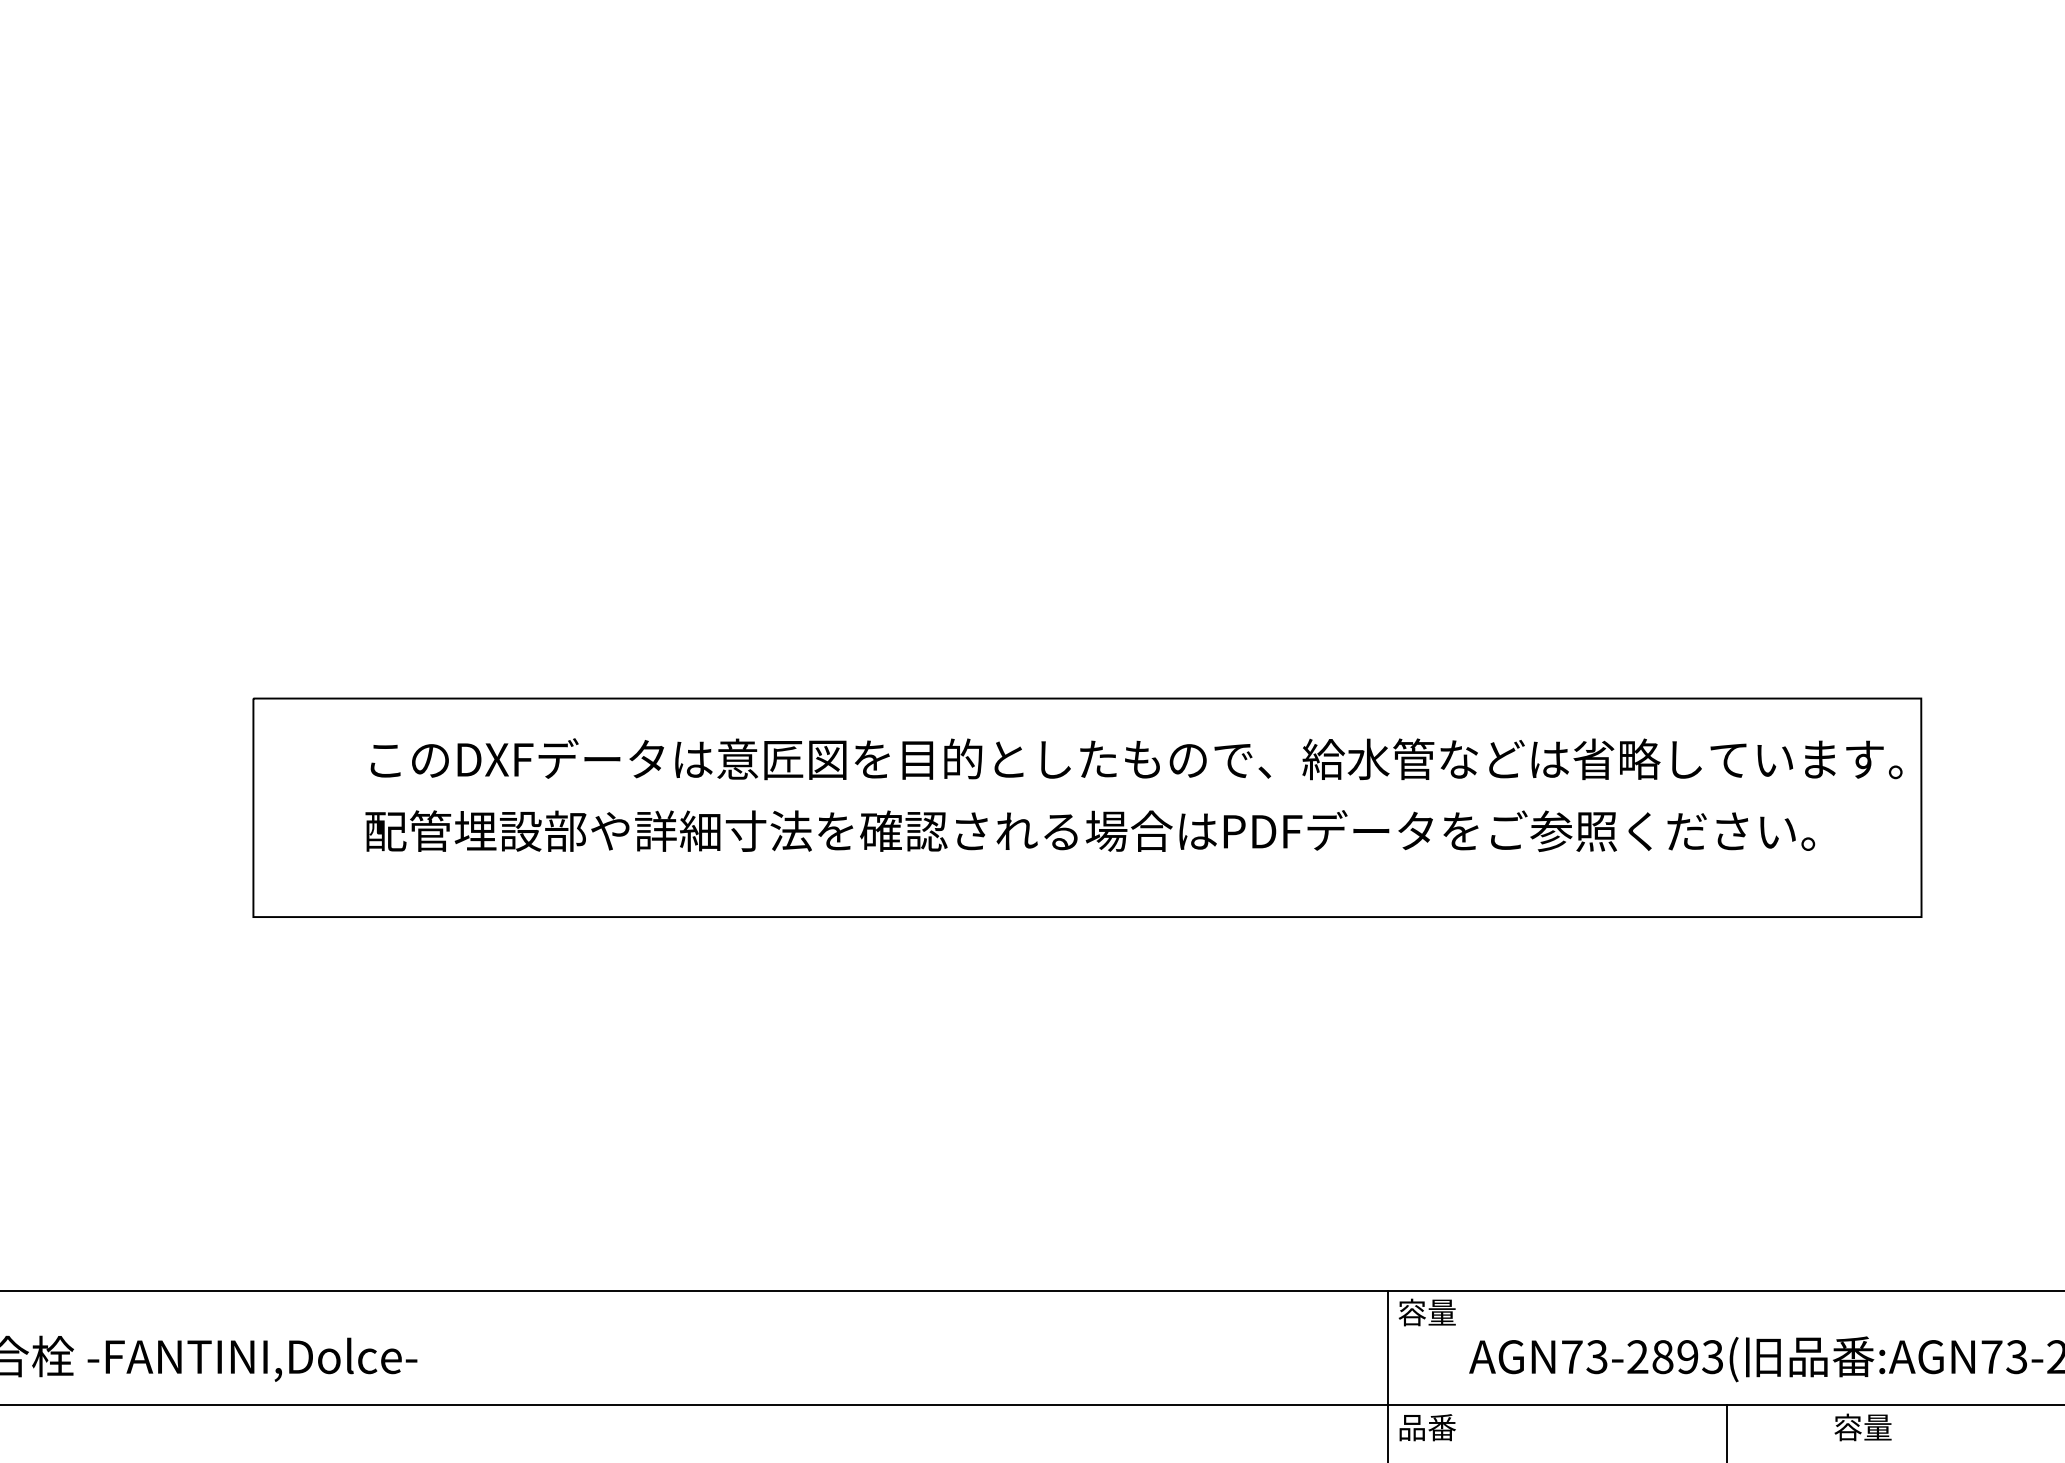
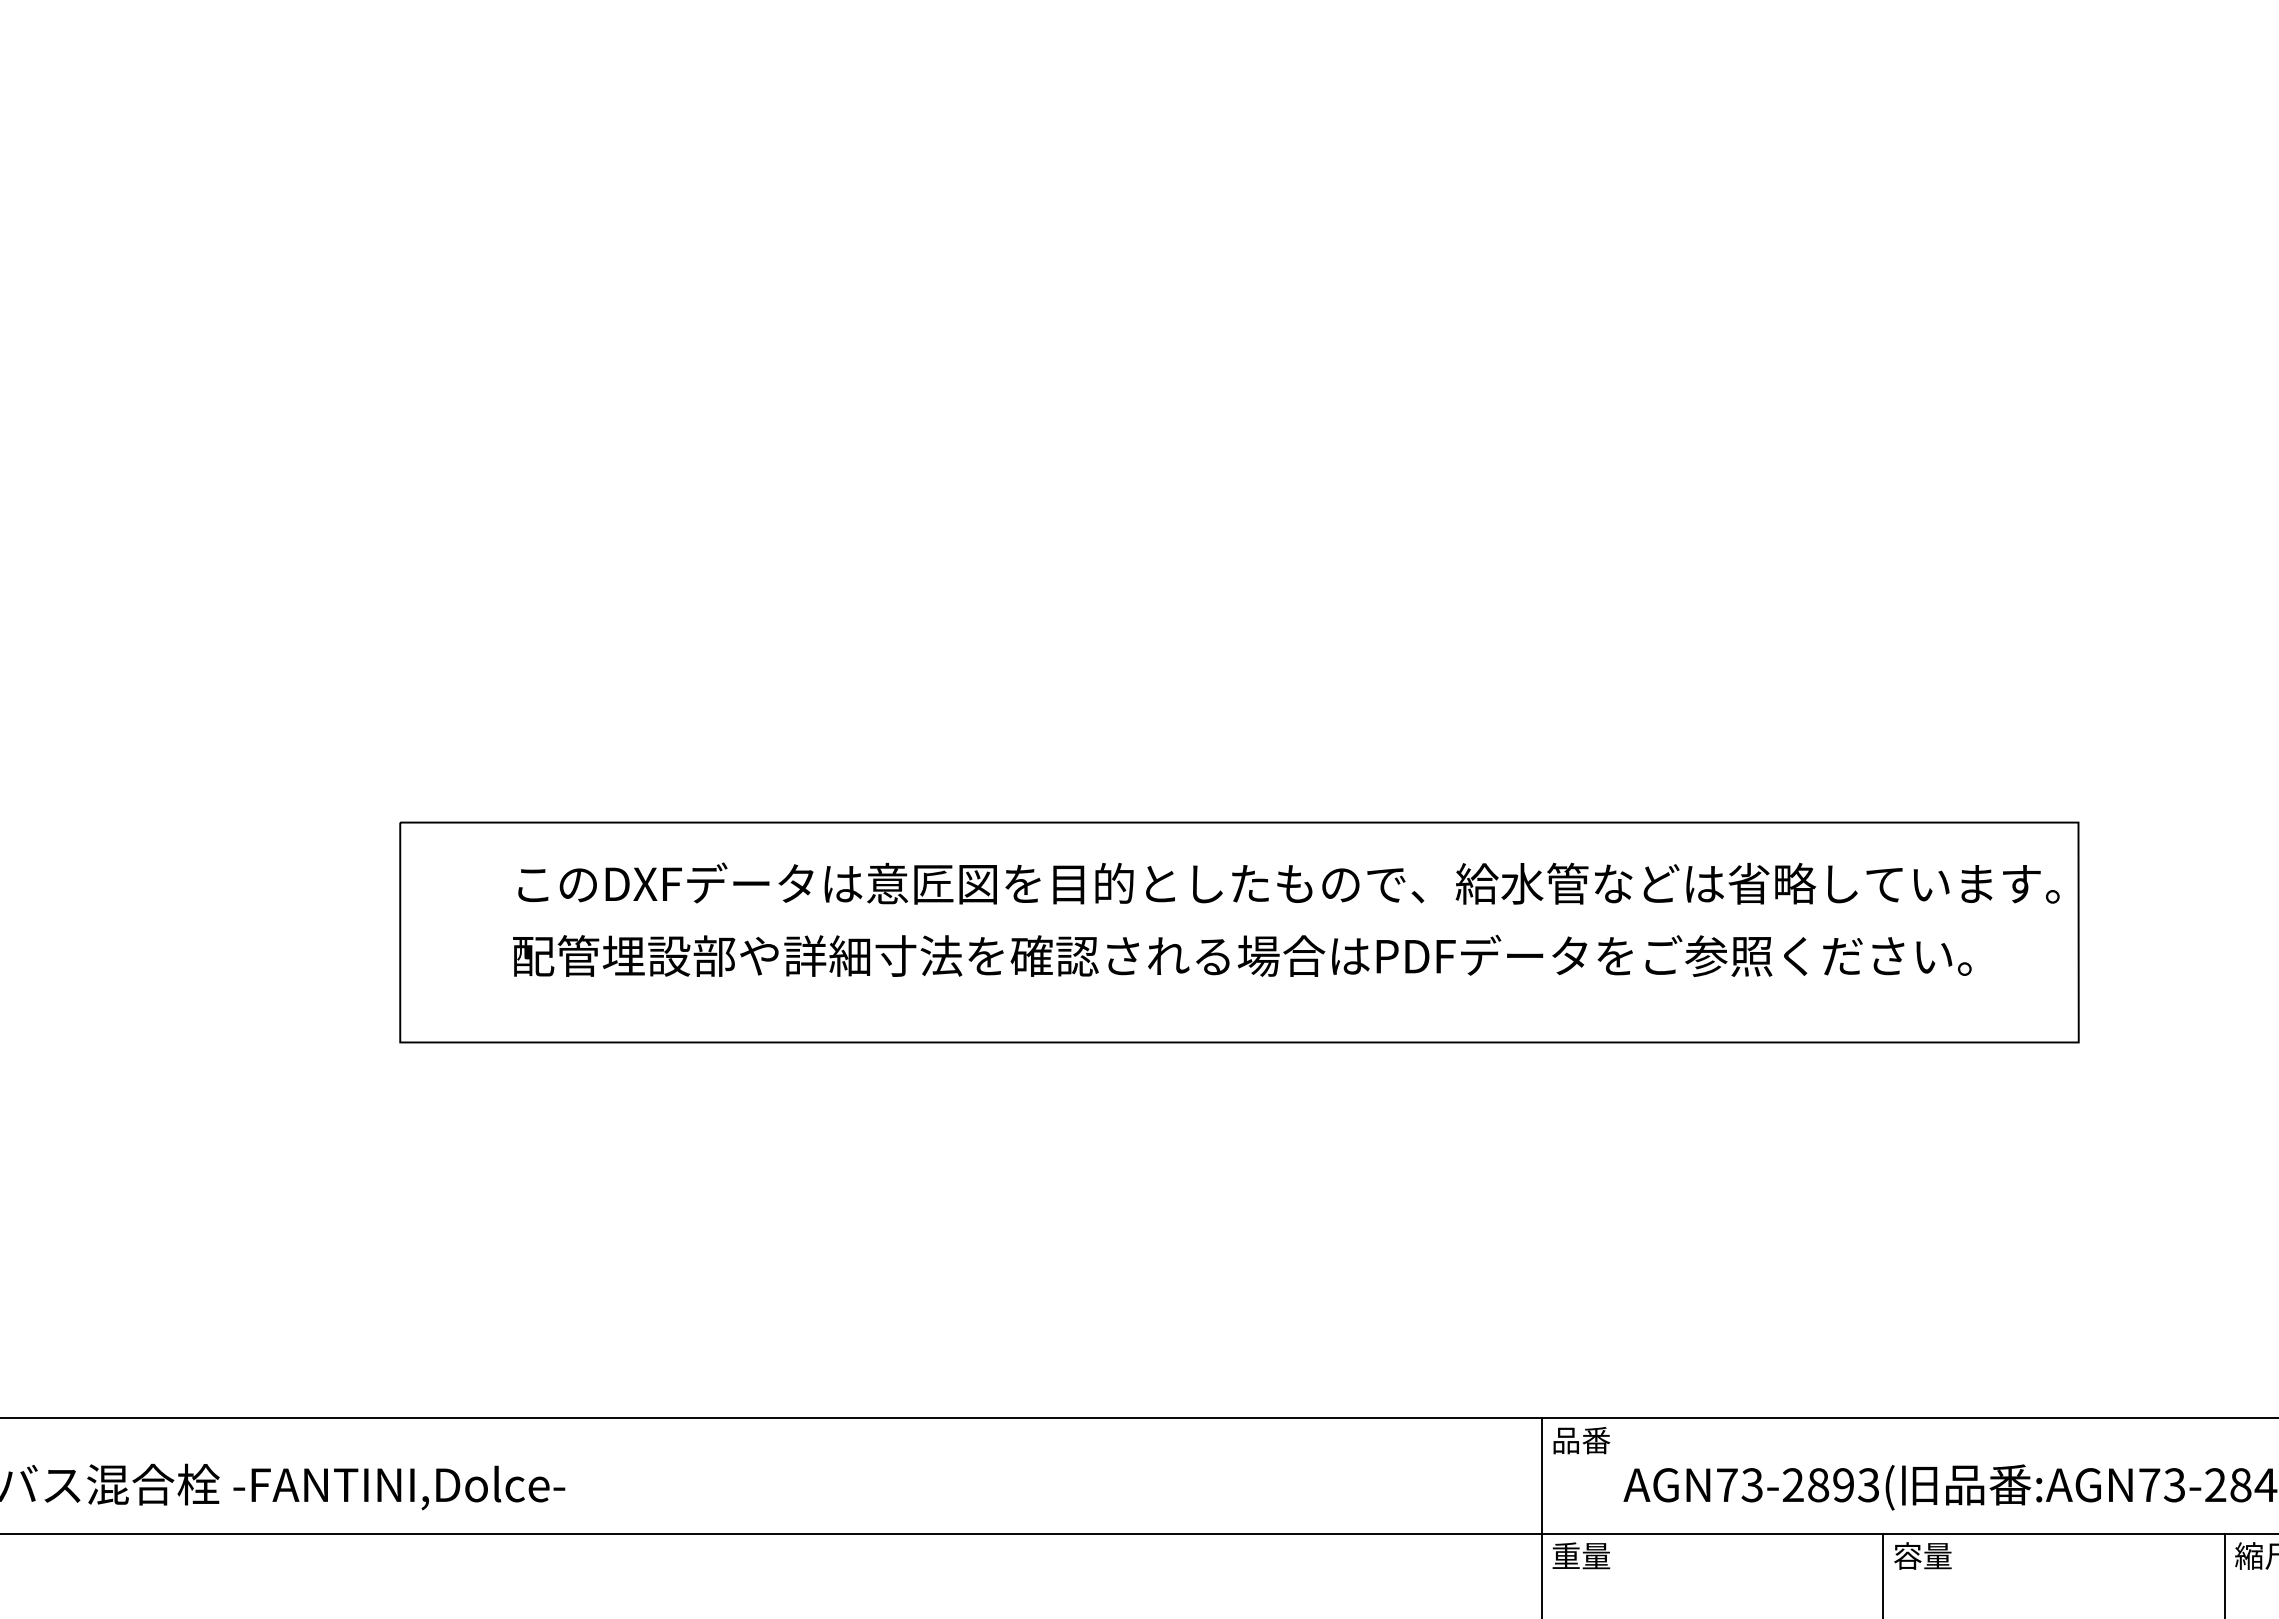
text: (1427, 1312) -> (1581, 1440), 容量 -> 品番
text: (1427, 1426) -> (1581, 1555), 品番 -> 重量
text: (1862, 1426) -> (1922, 1555), moved

